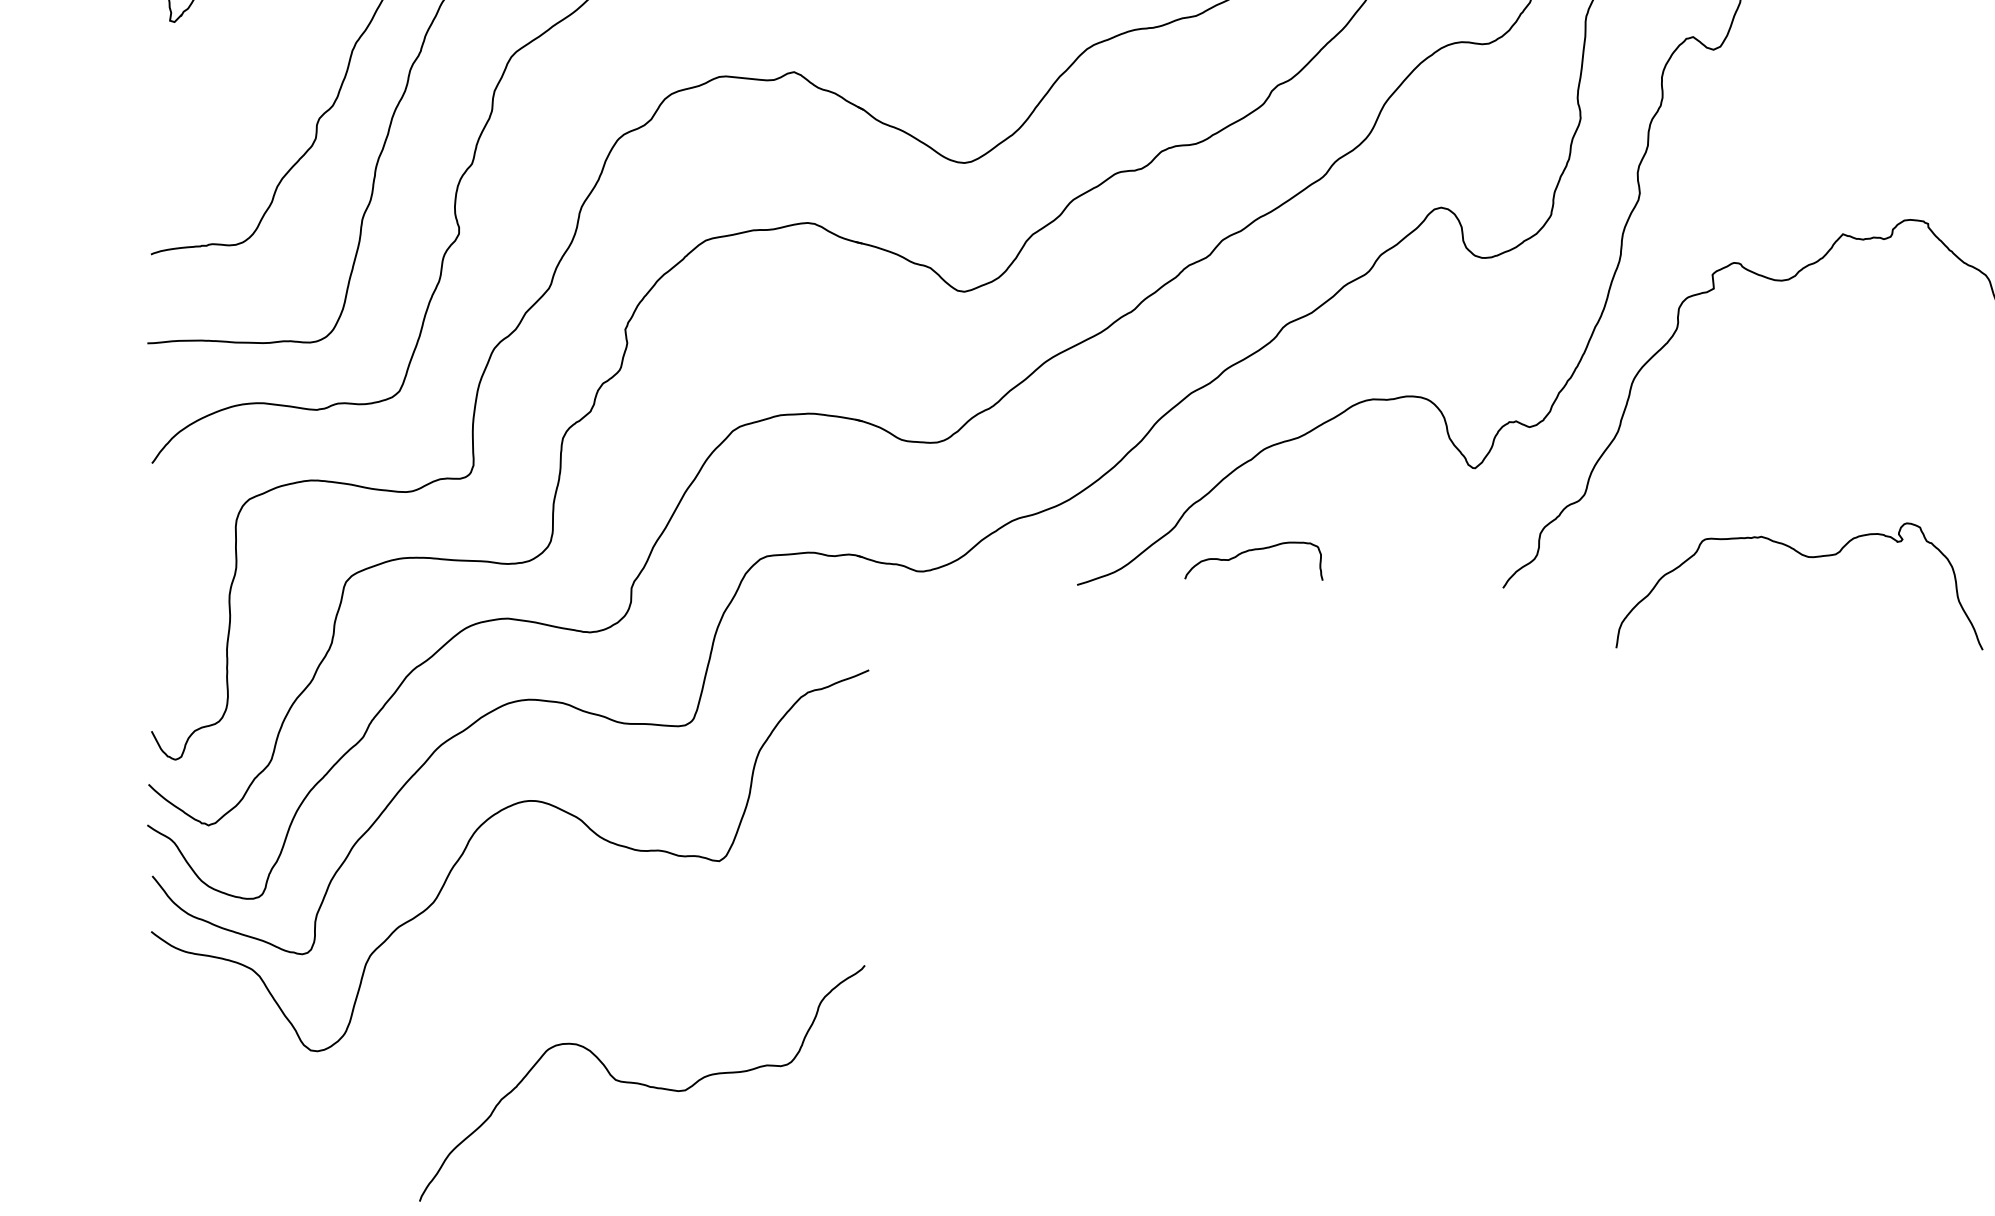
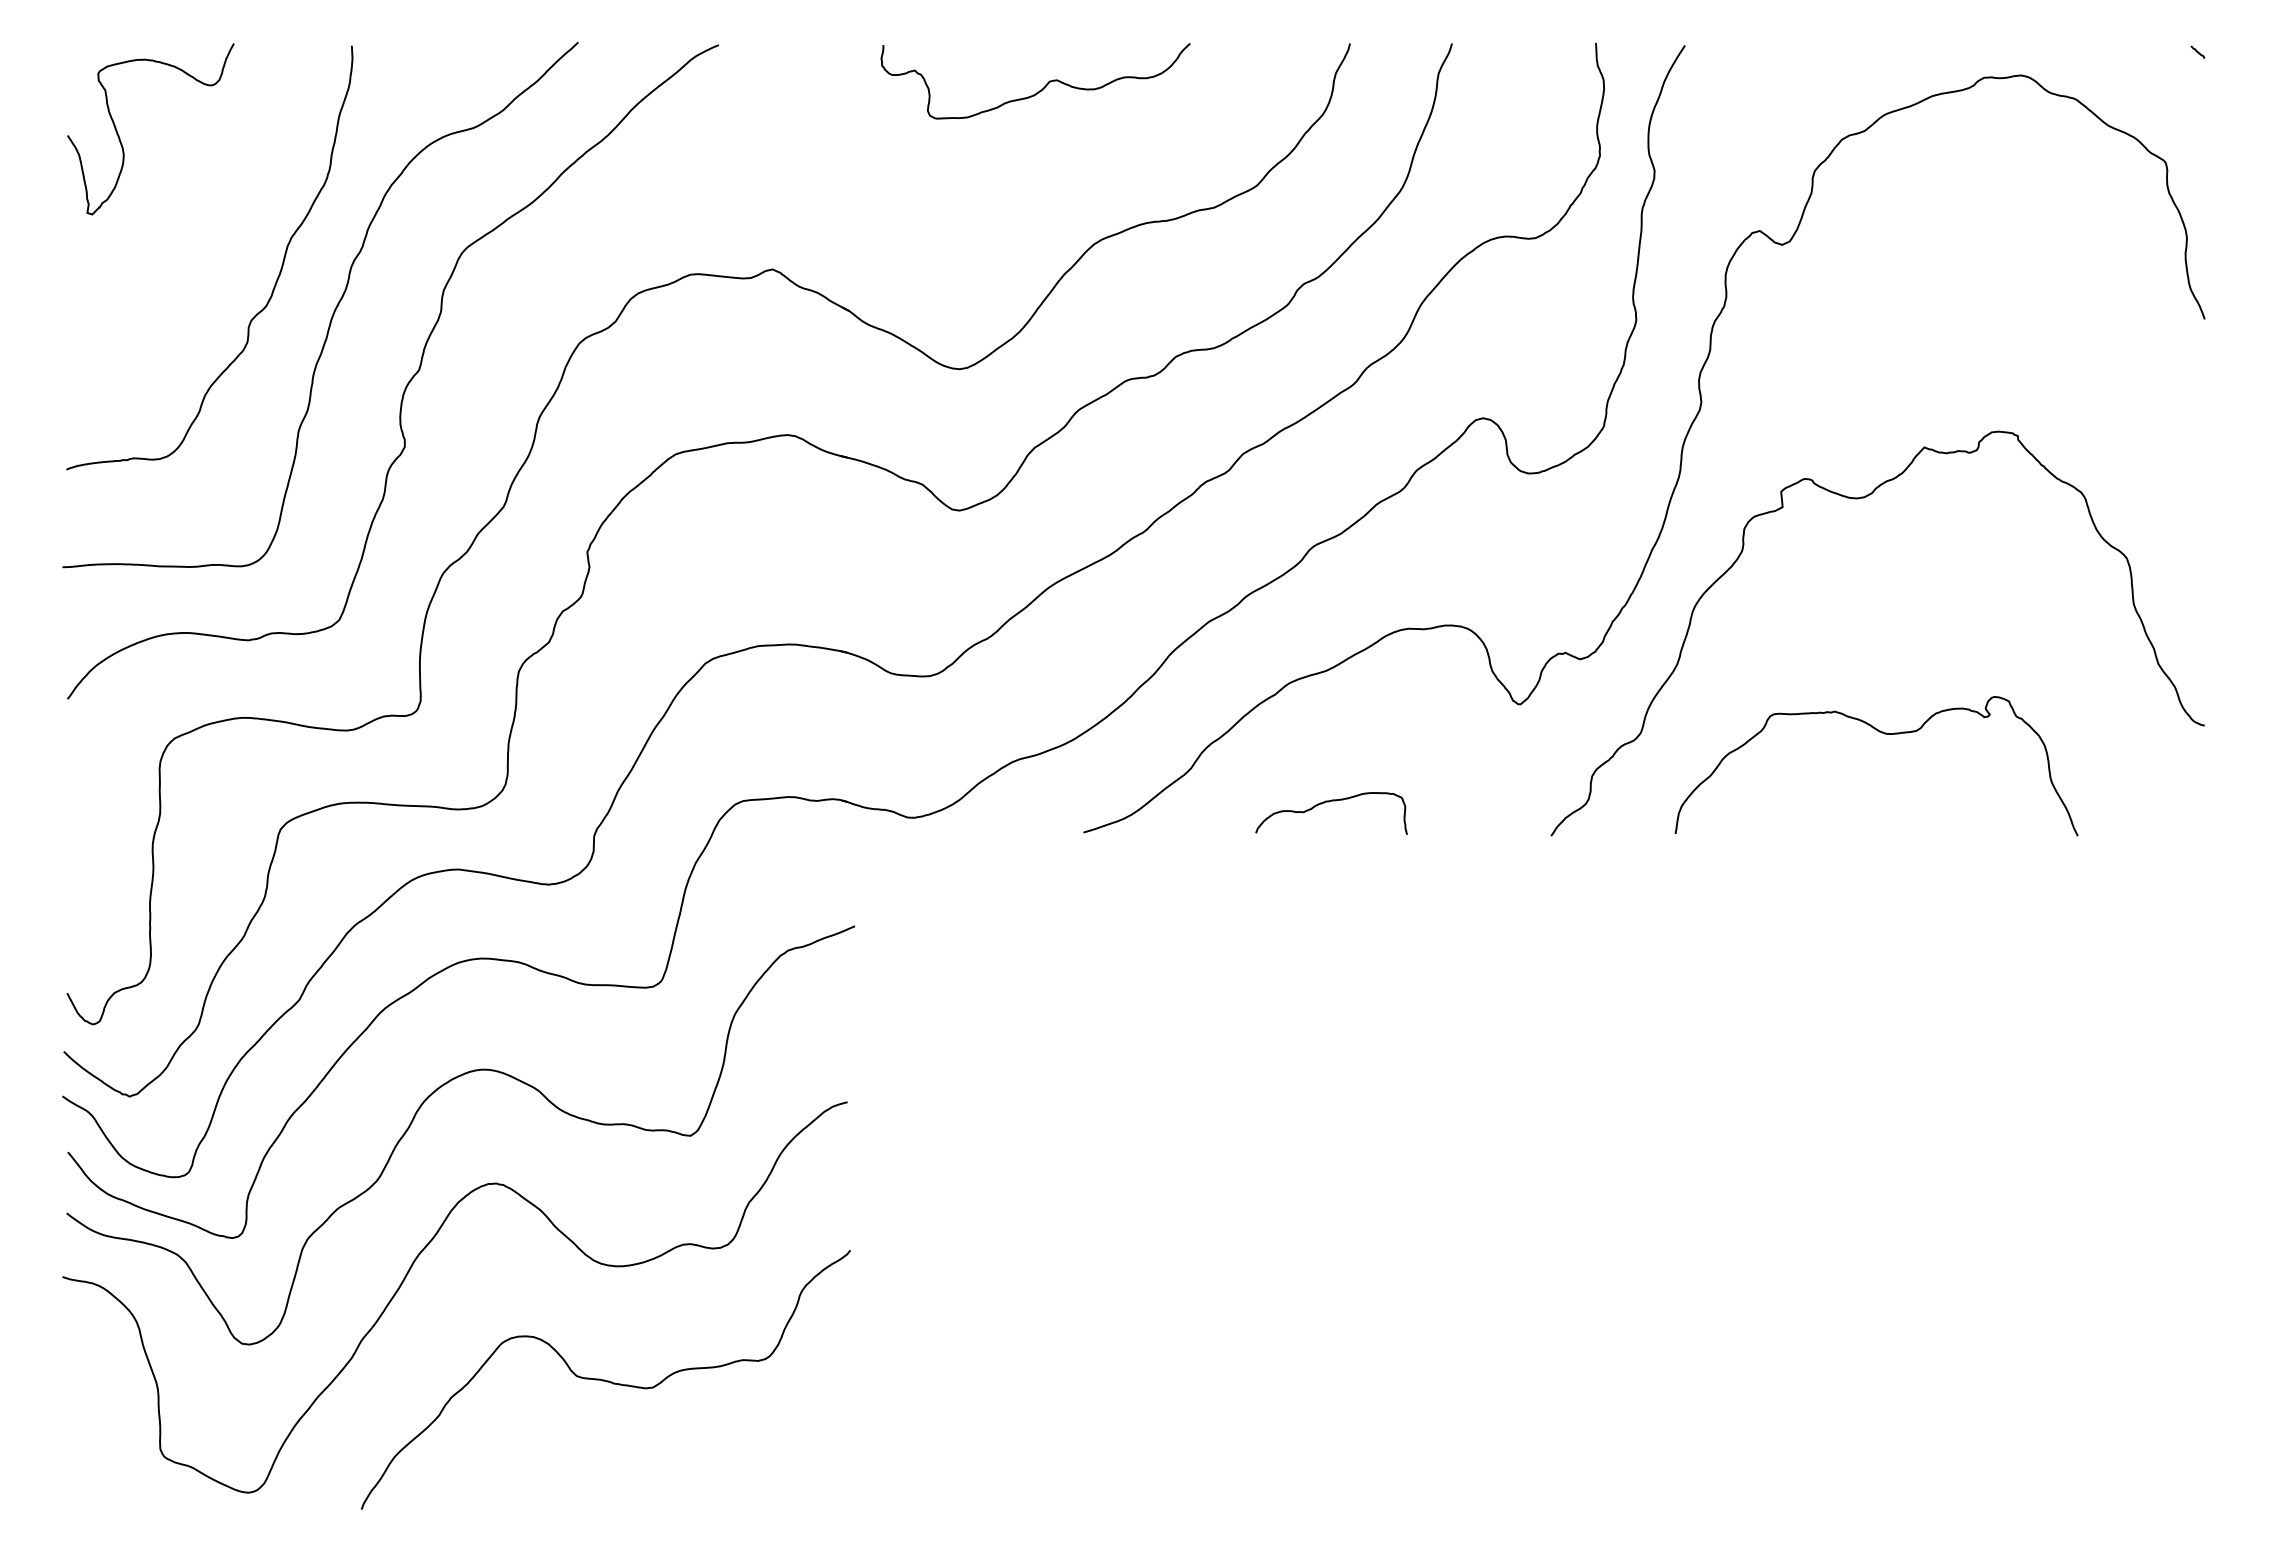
curve: (1252, 551) -> (1329, 802), moved
curve: (1806, 557) -> (1884, 734), moved
curve: (463, 985) -> (409, 1272), added

